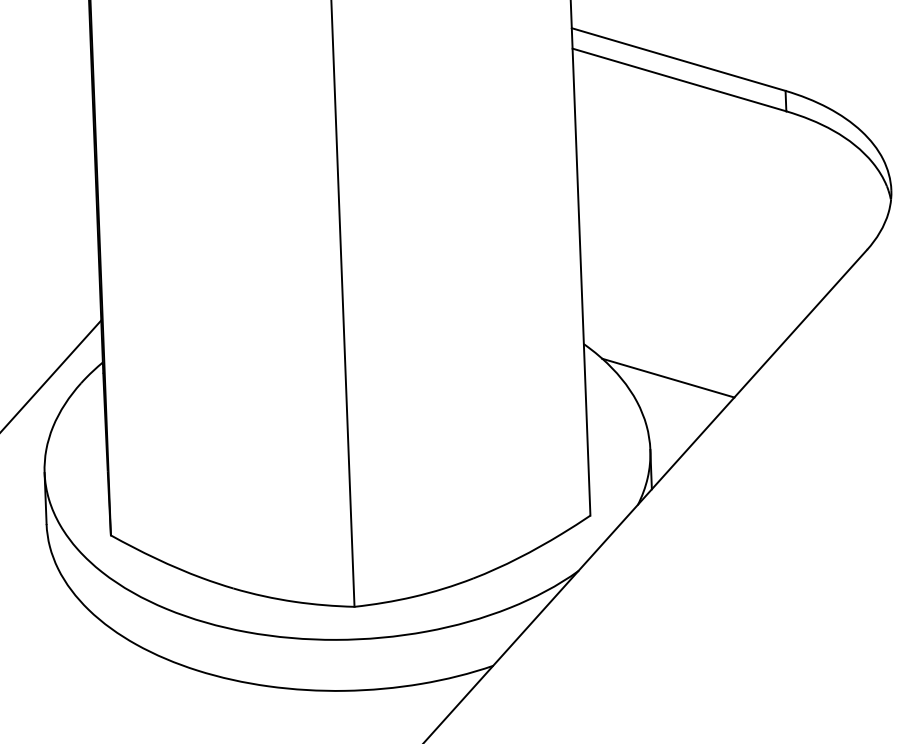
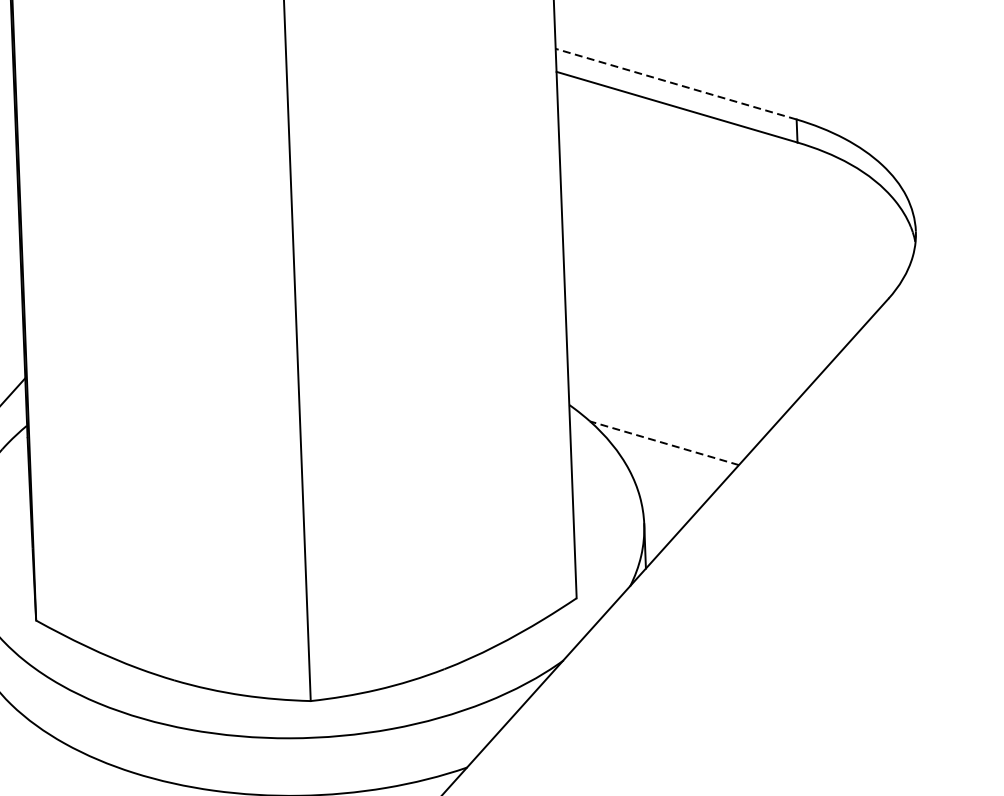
line: (678, 59) -> (675, 84), solid -> dashed
line: (668, 378) -> (664, 443), solid -> dashed

